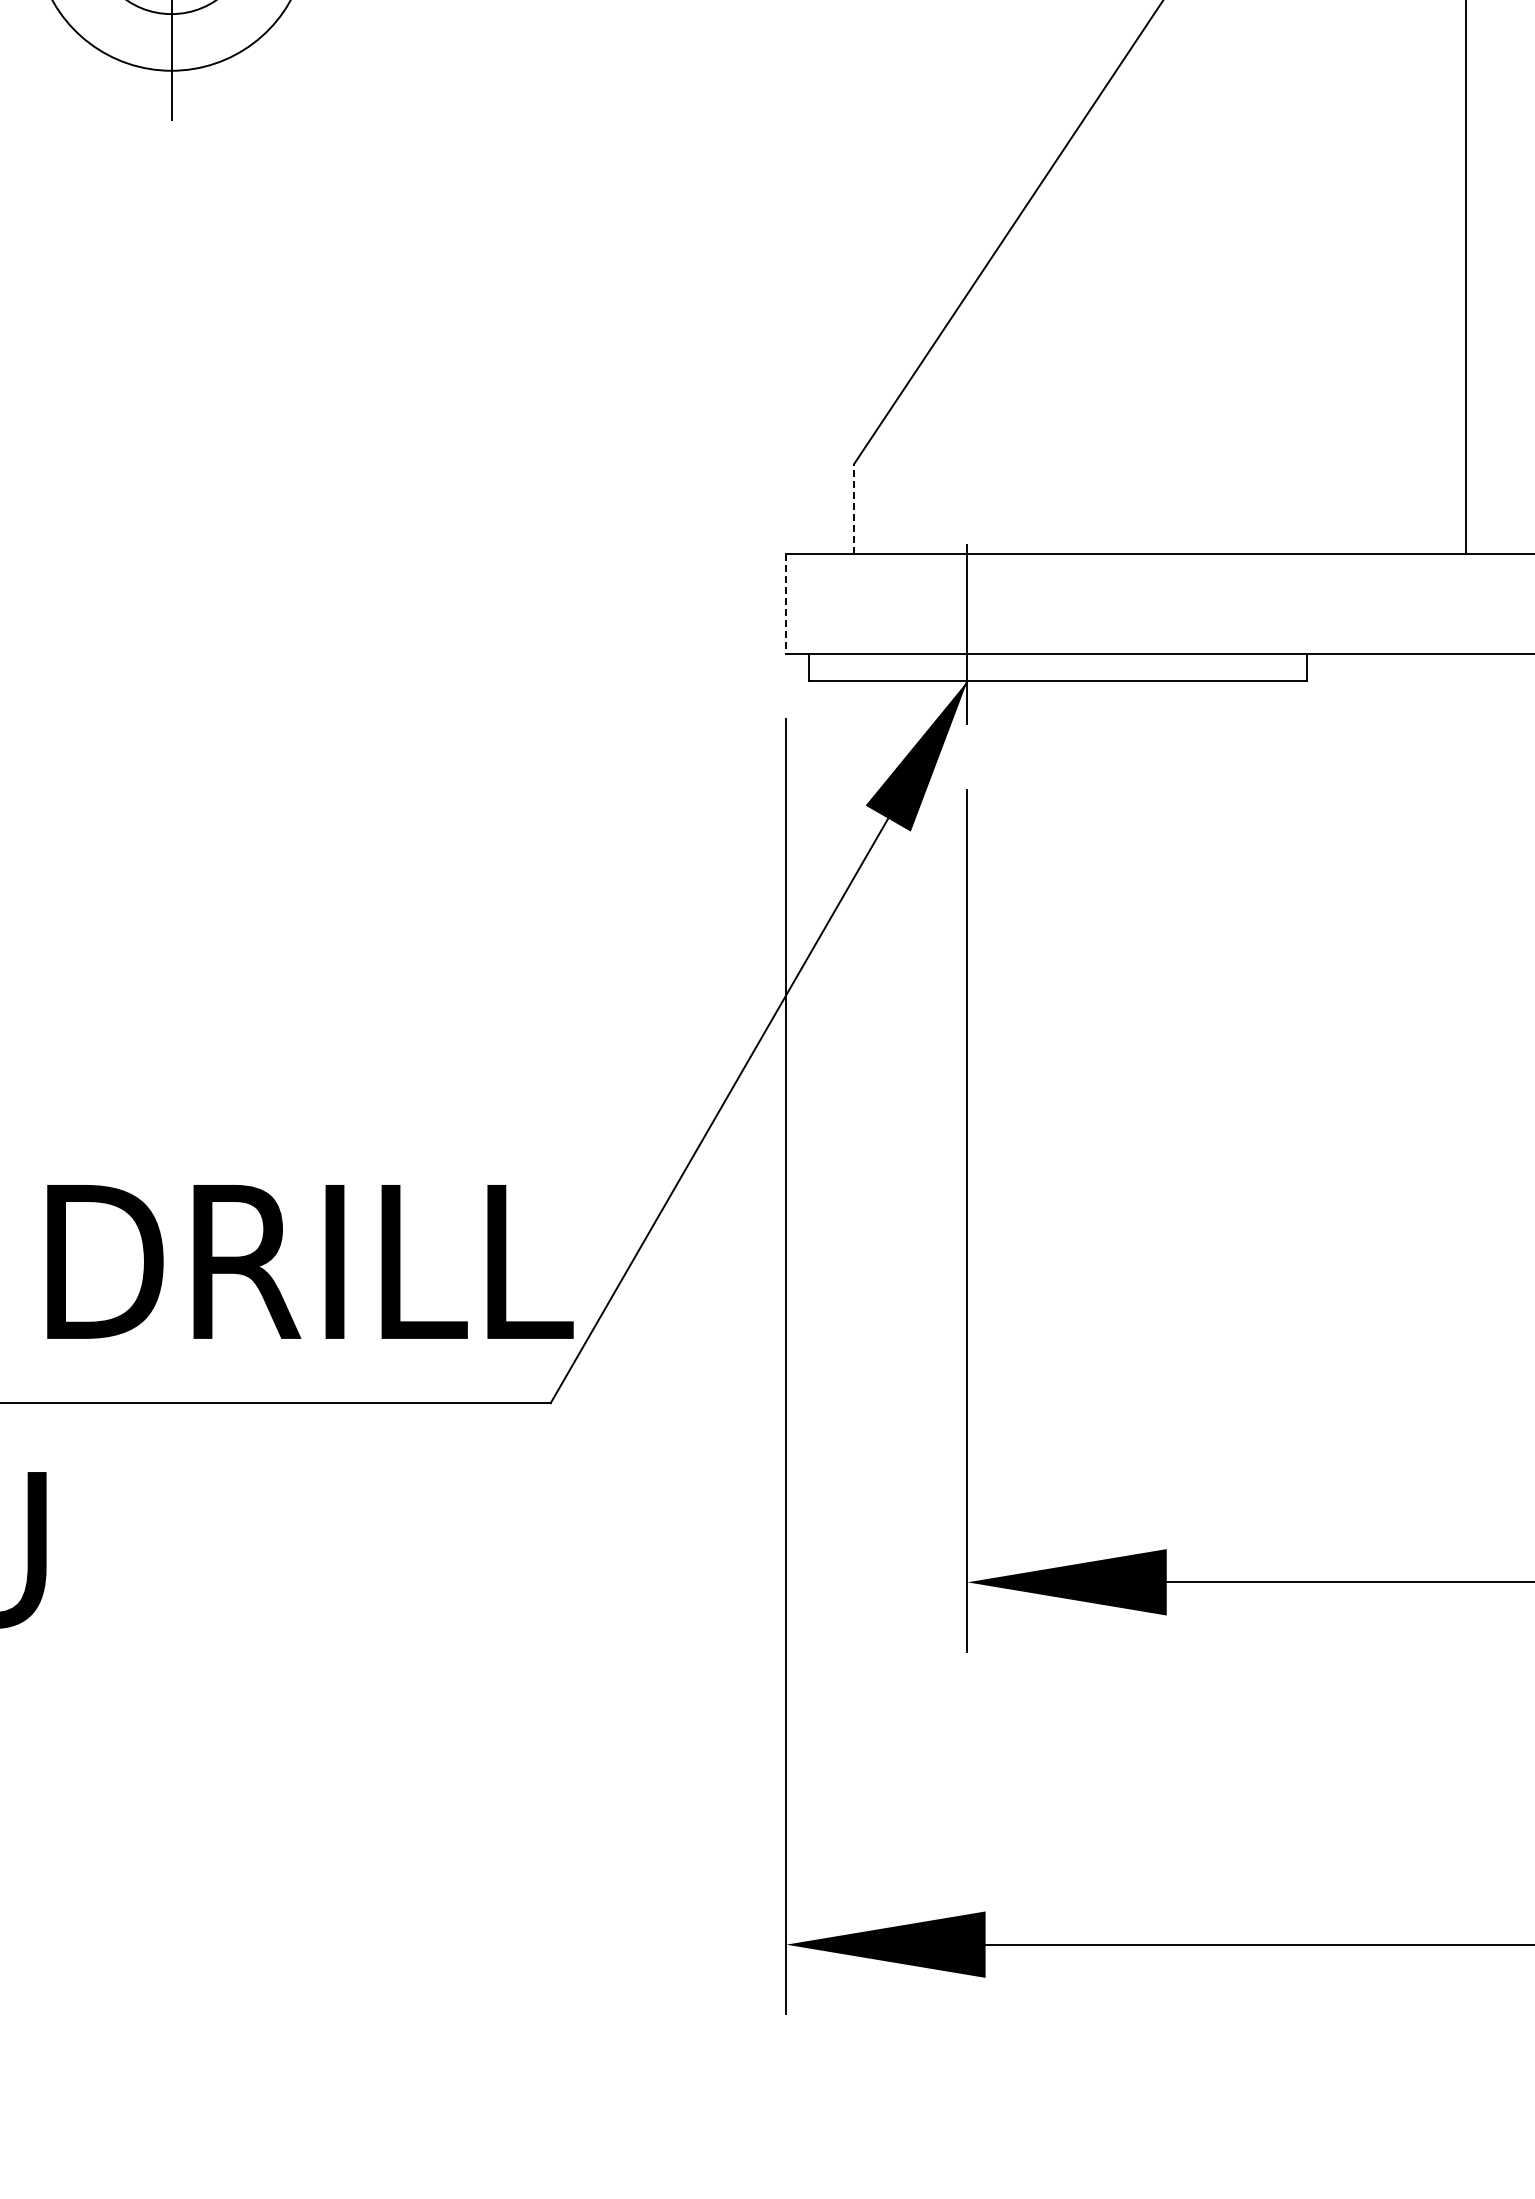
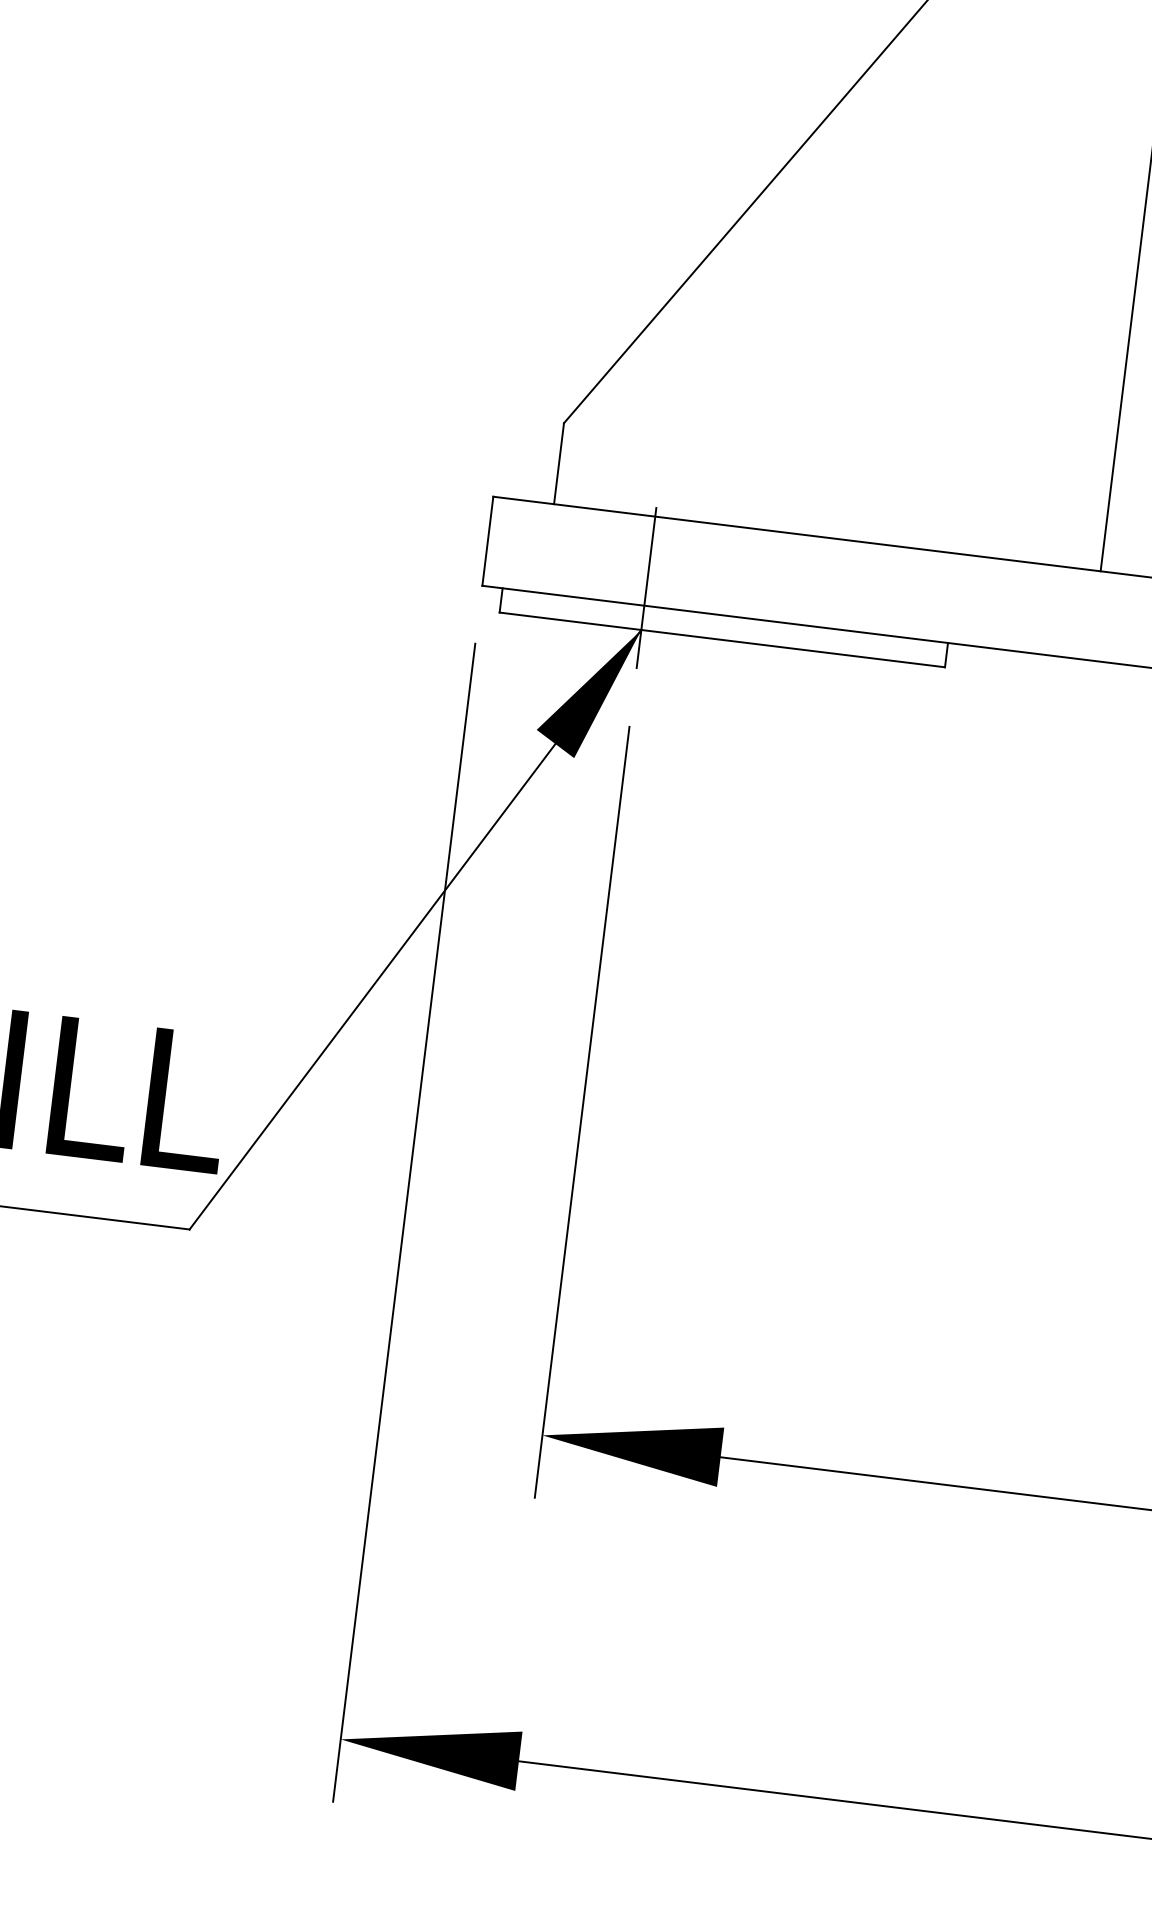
line: (854, 508) -> (559, 463), dashed -> solid
line: (786, 604) -> (488, 541), dashed -> solid

